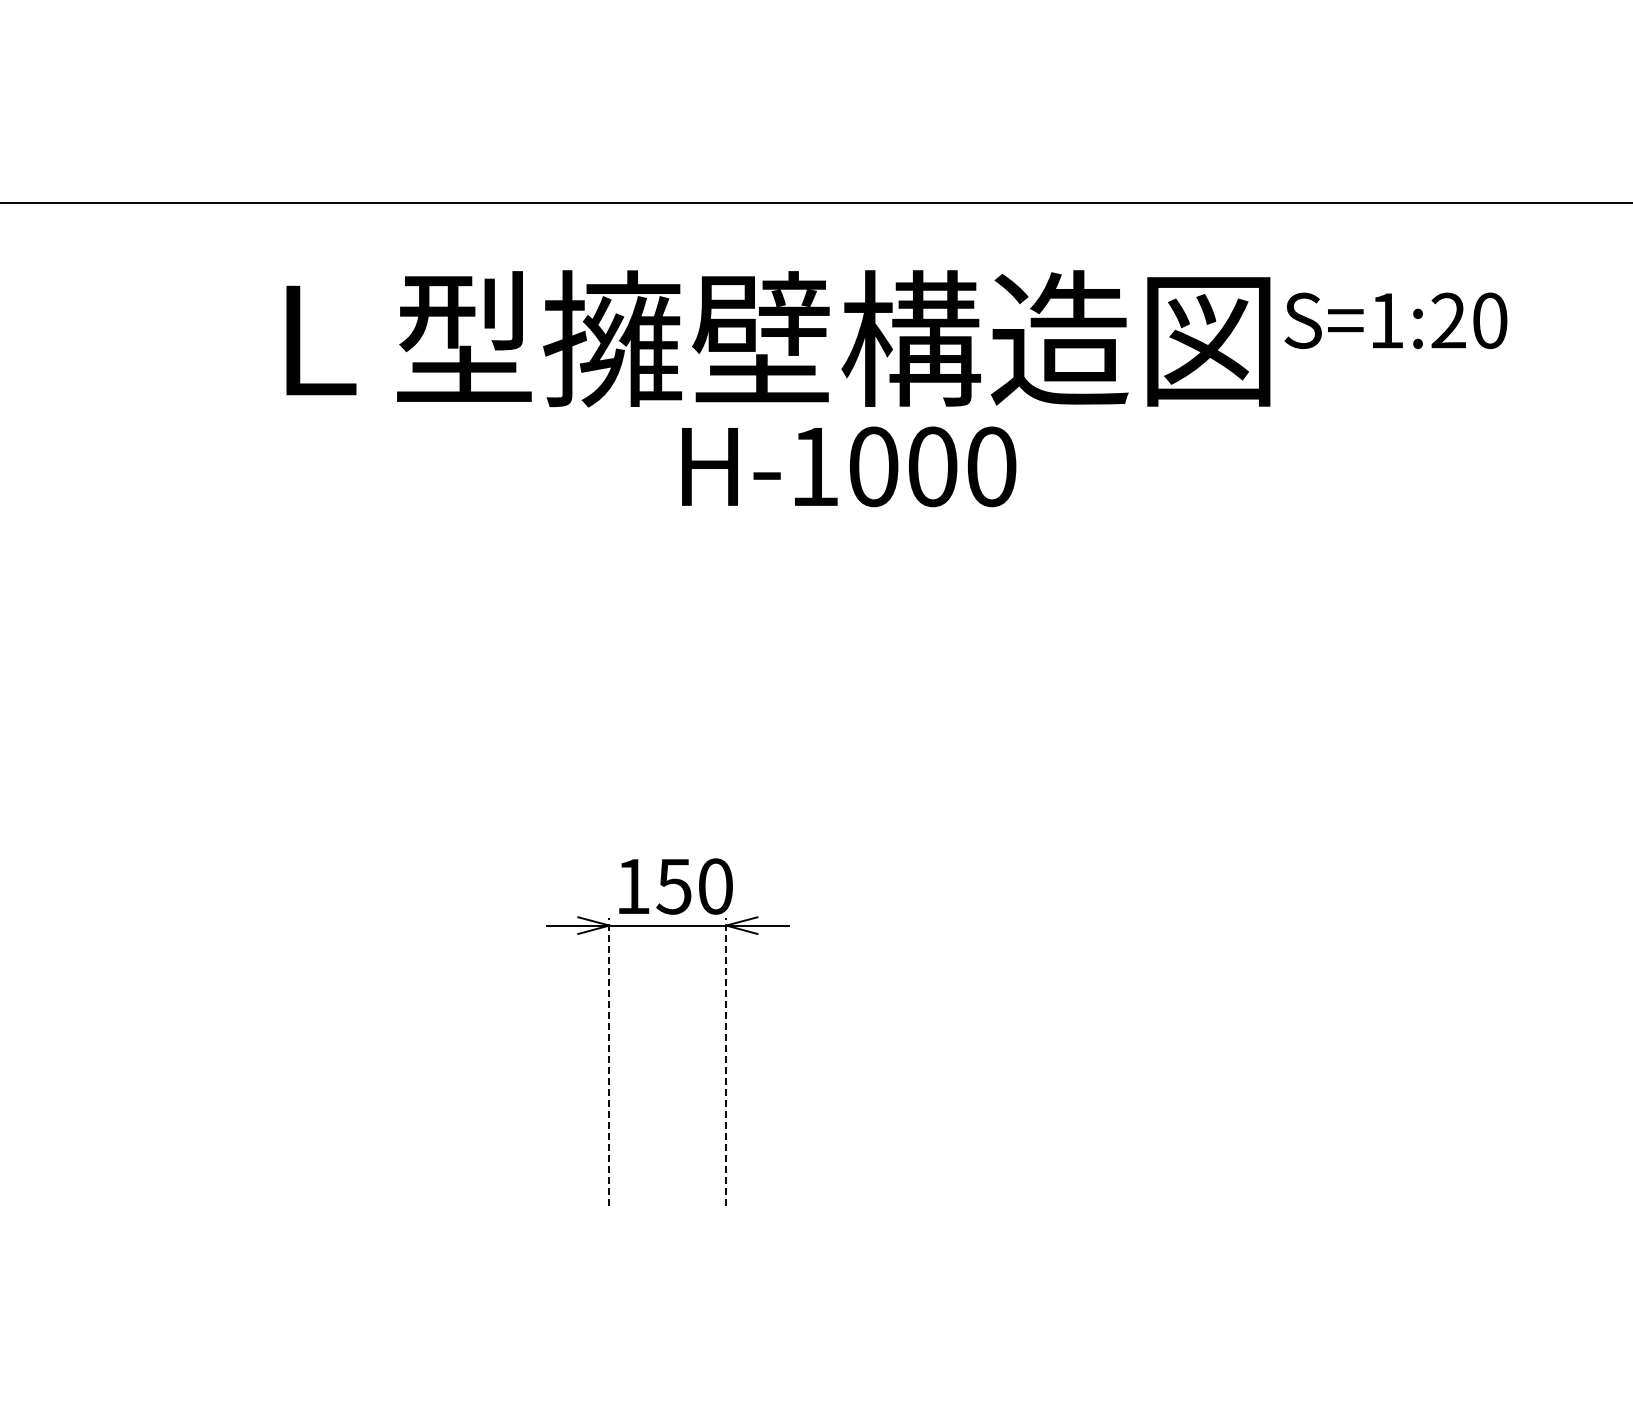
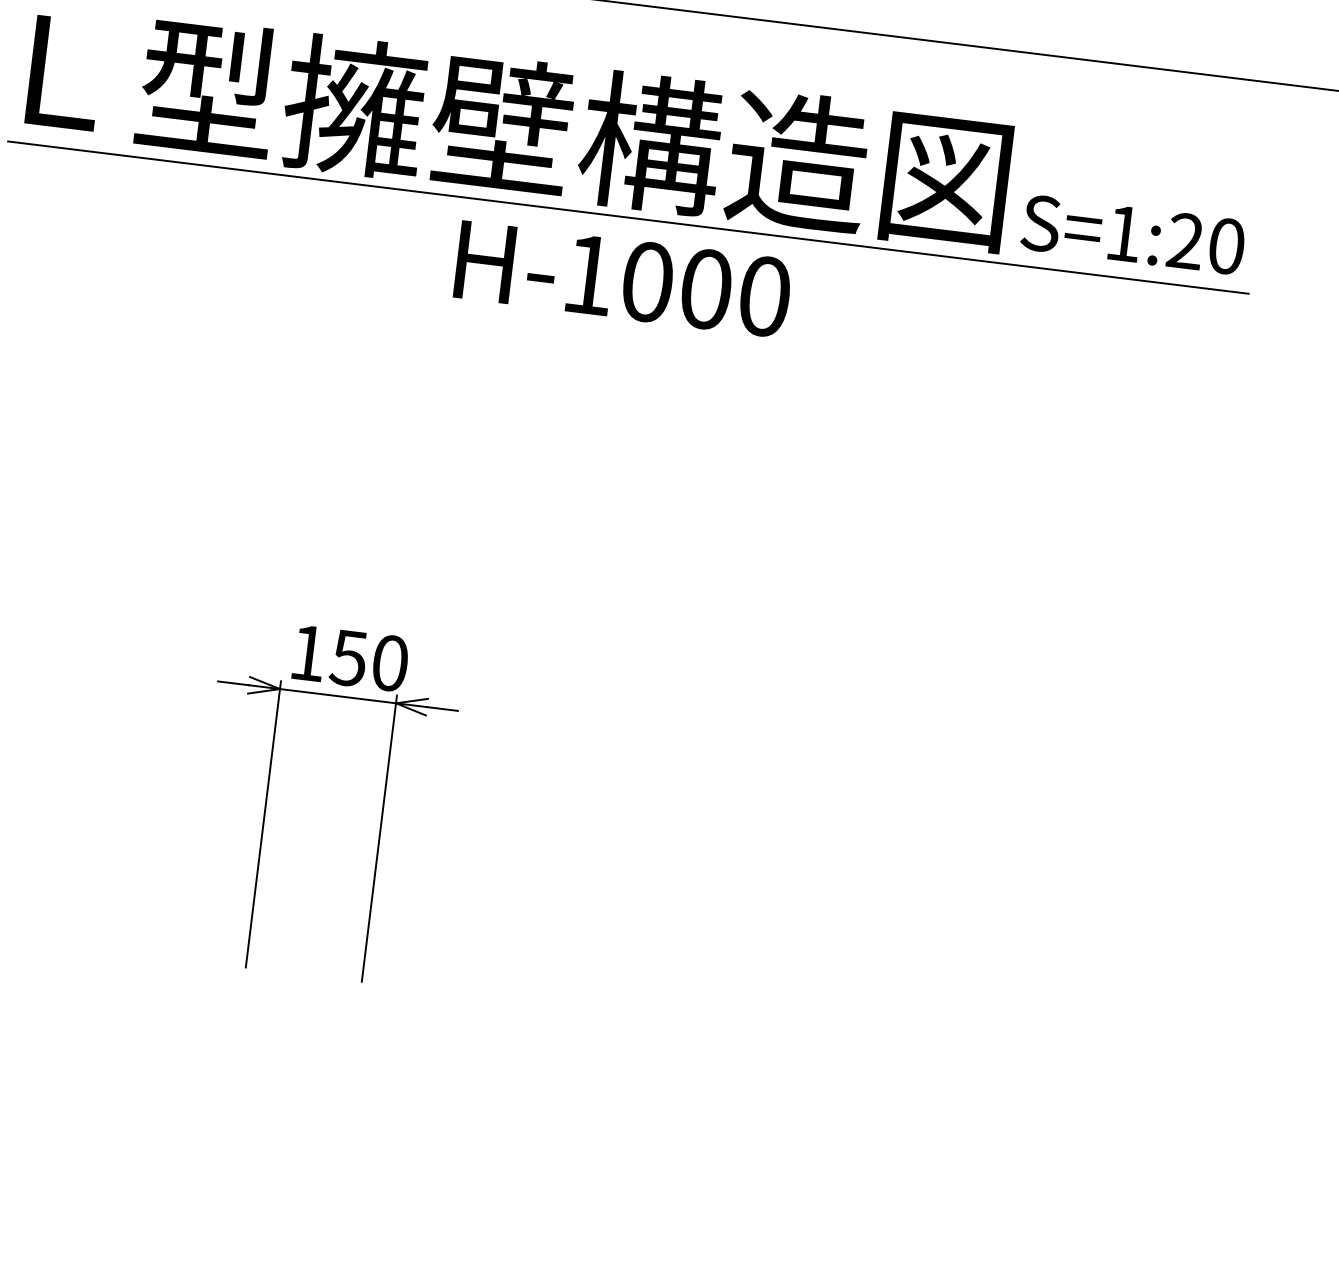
text: (1395, 320) -> (1132, 234), moved
line: (897, 415) -> (628, 217), added
text: (849, 466) -> (623, 278), moved
line: (609, 1061) -> (263, 823), dashed -> solid
line: (726, 1061) -> (379, 838), dashed -> solid

